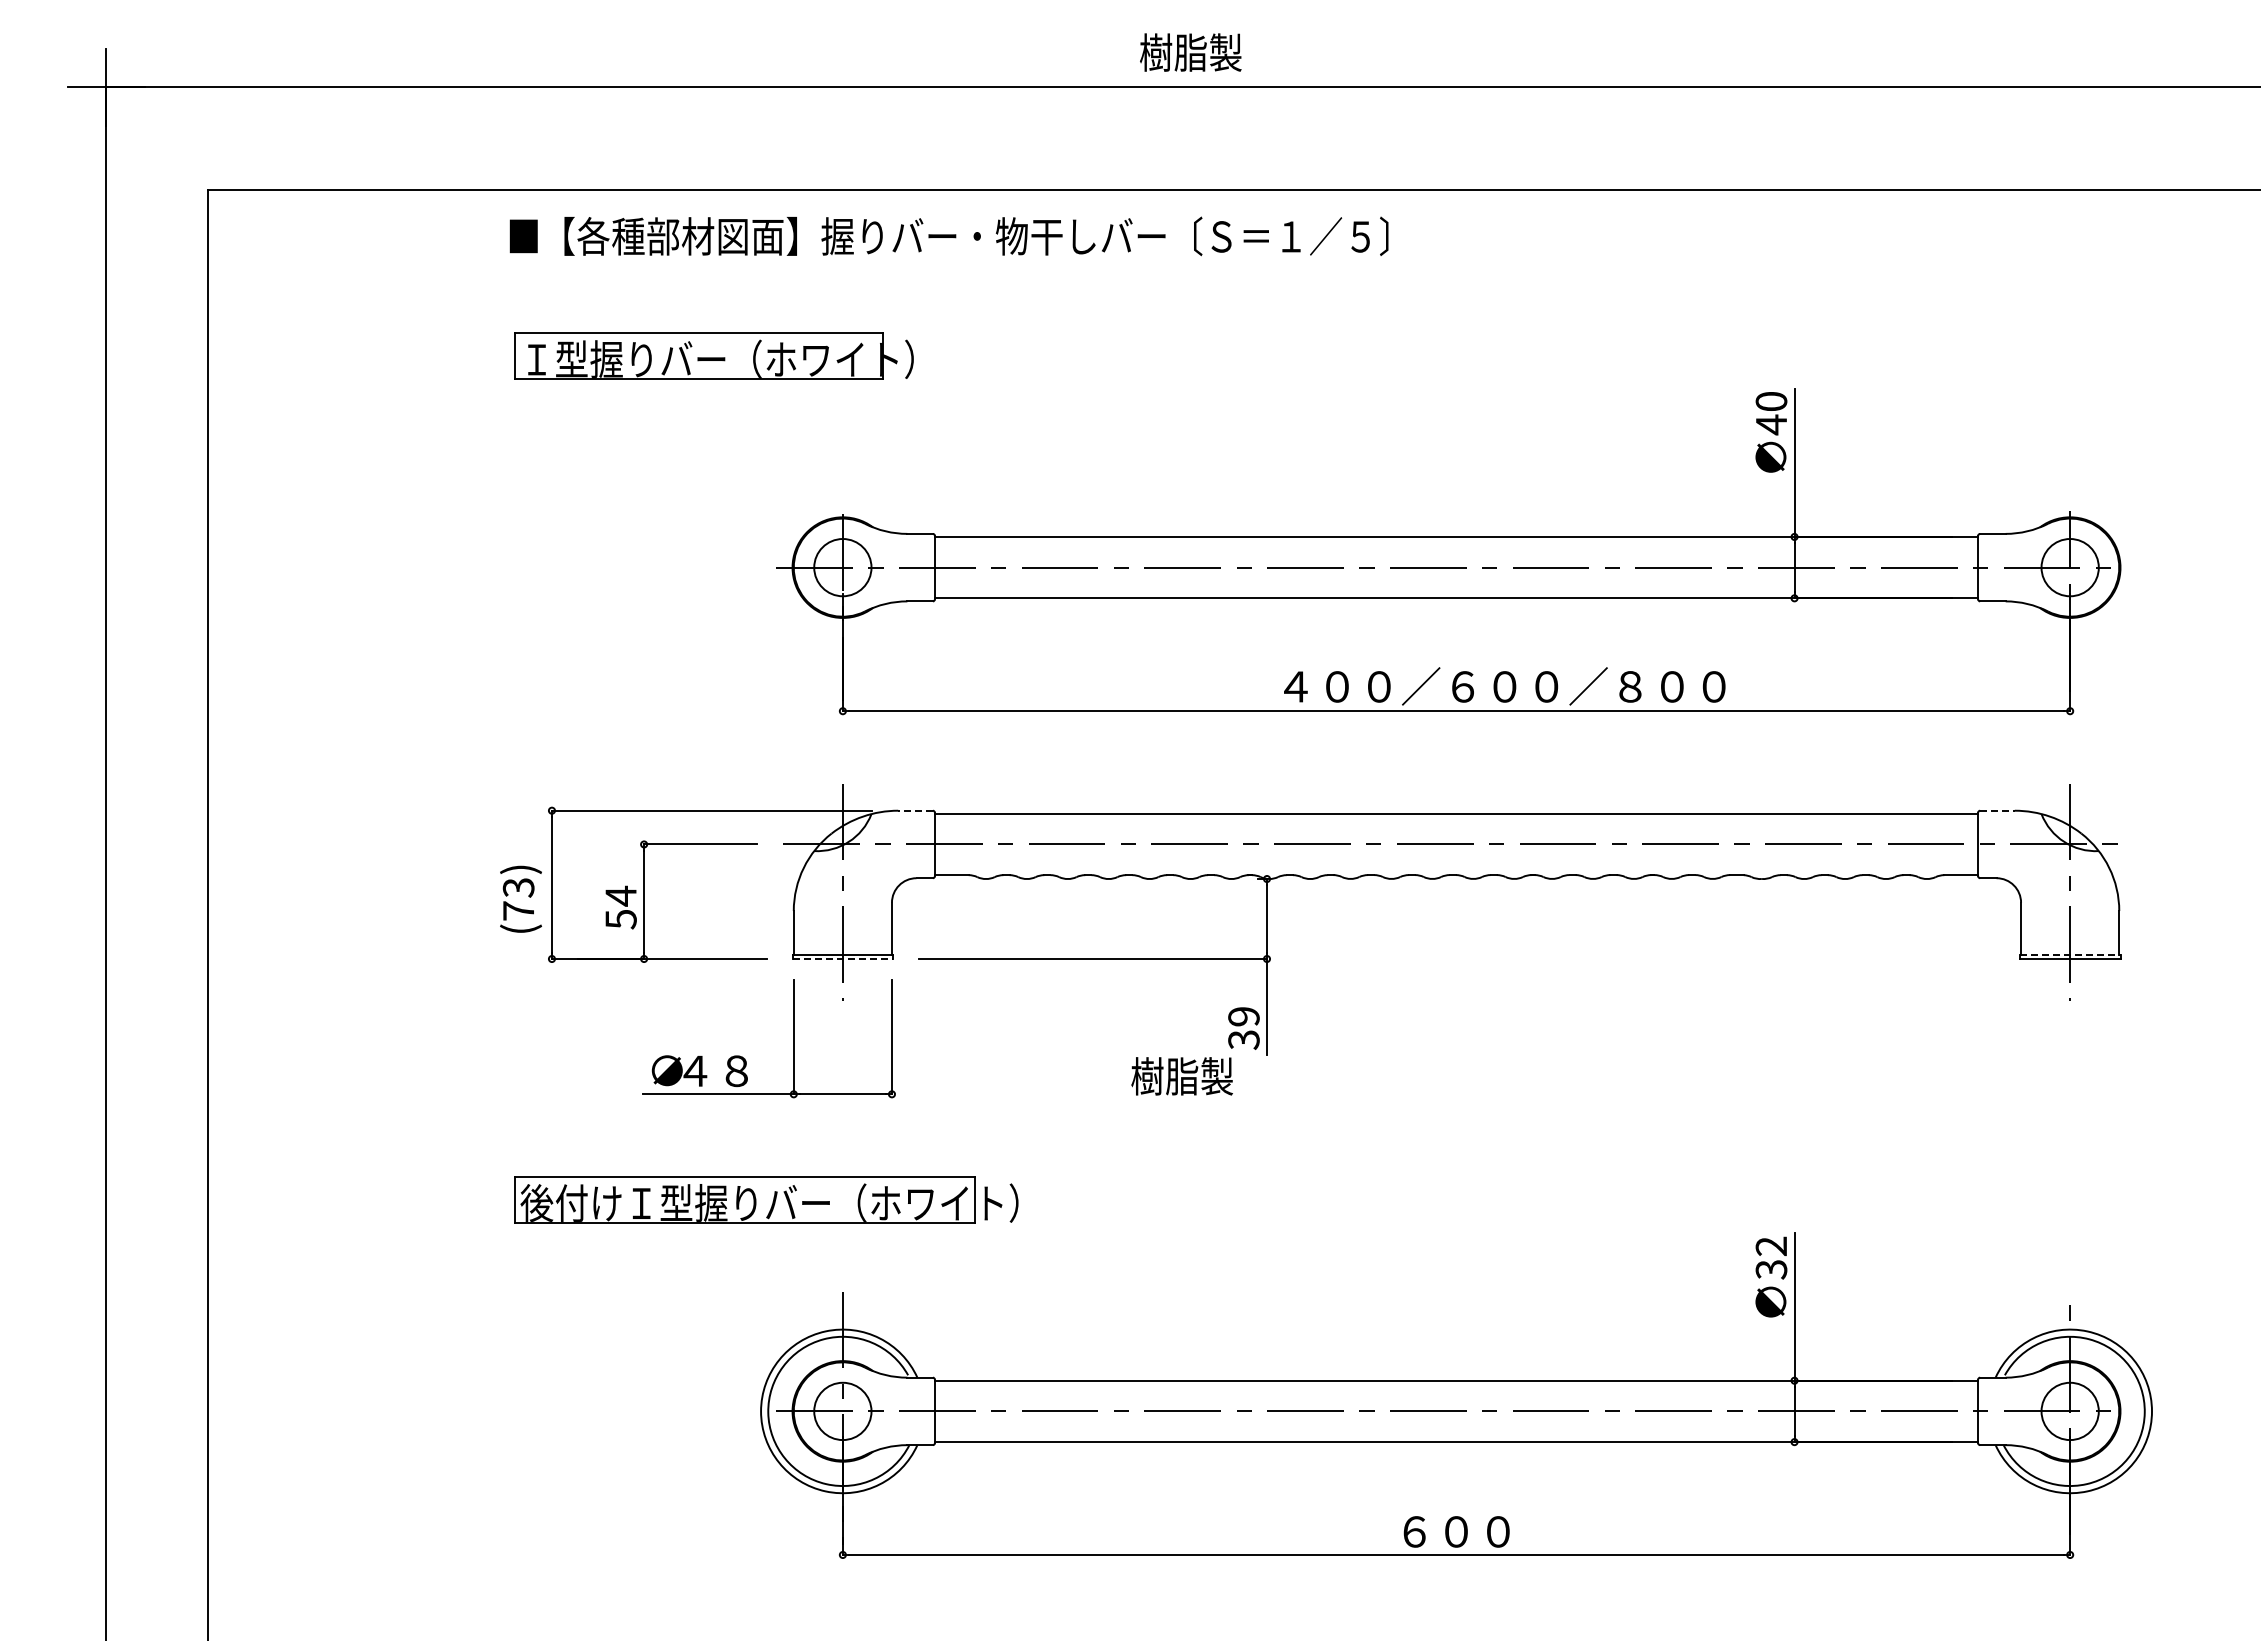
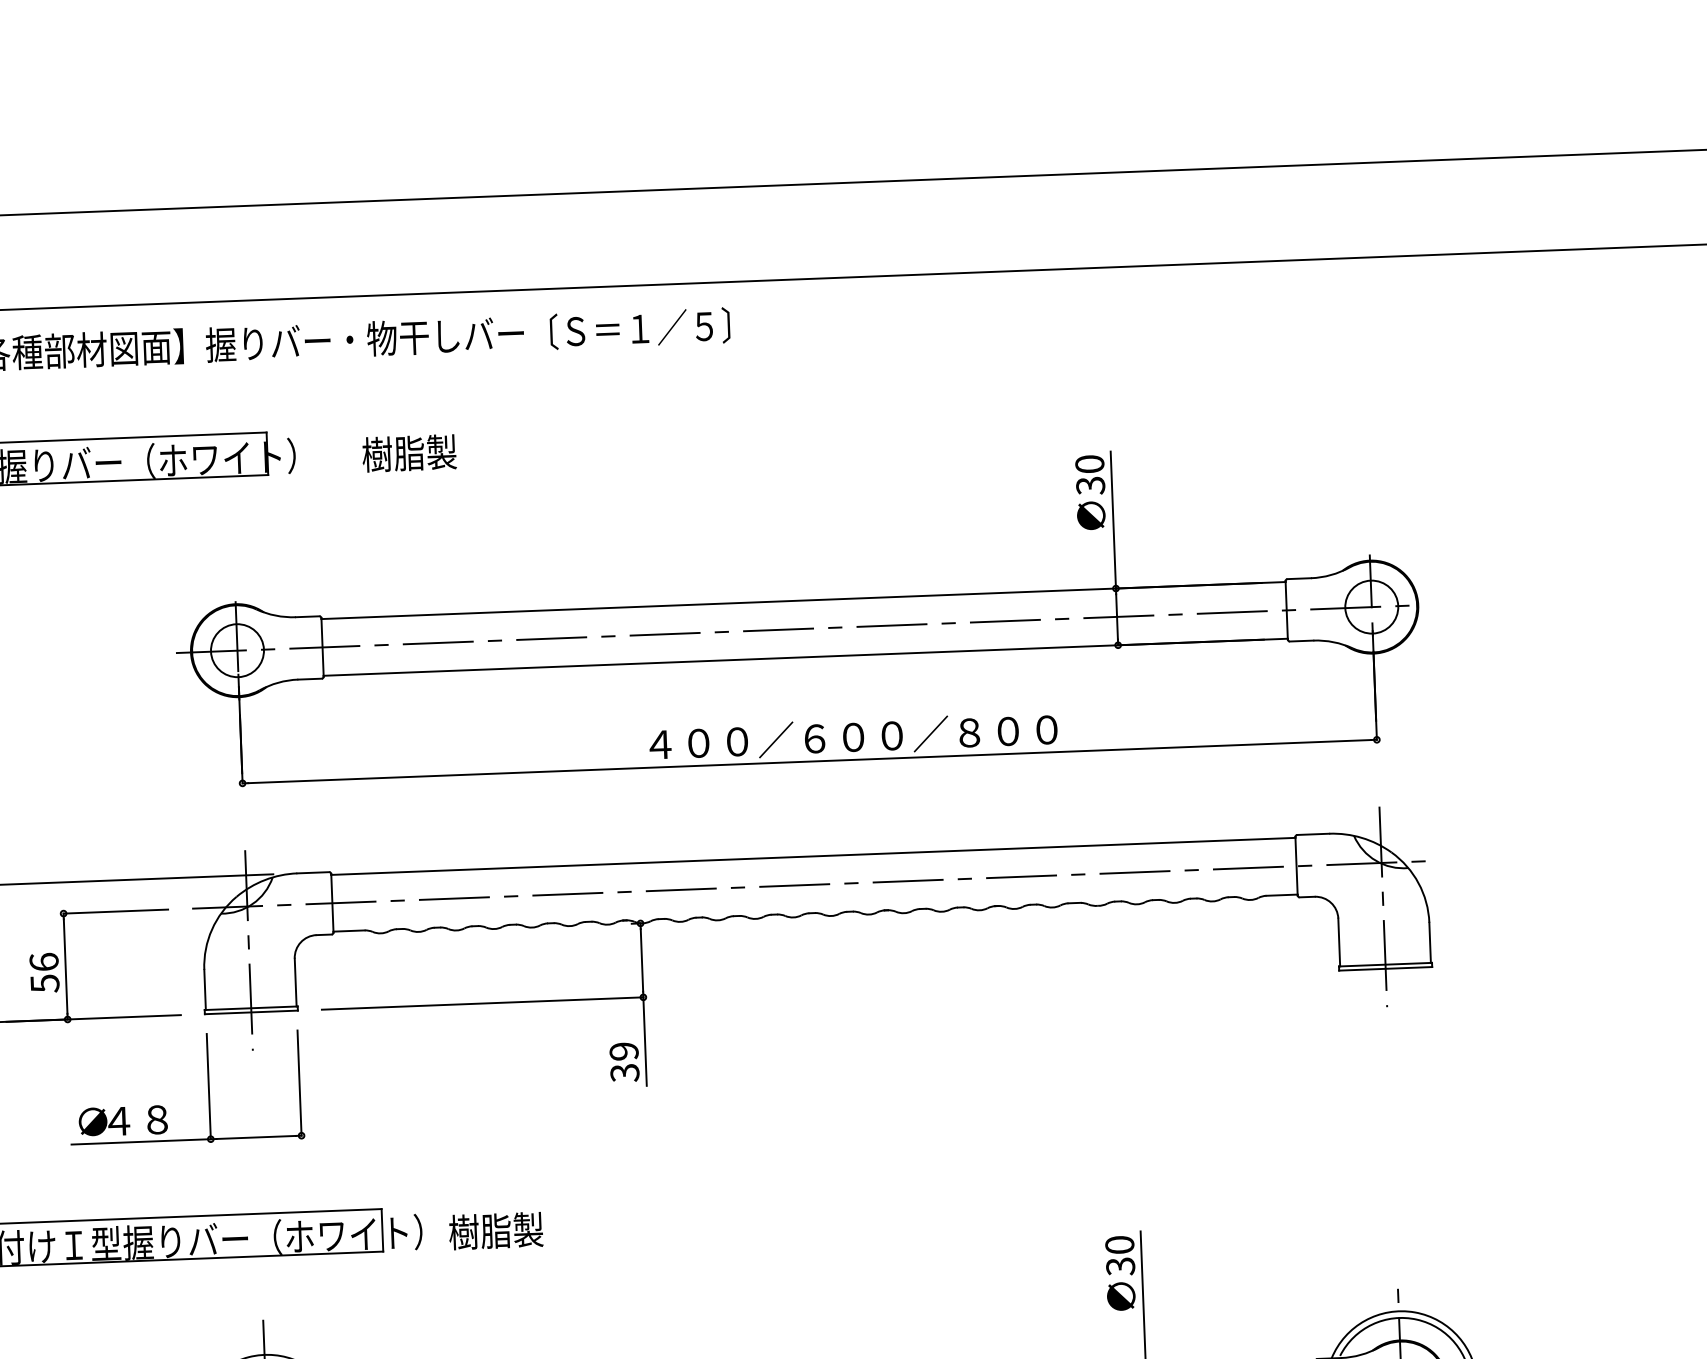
text: (1190, 52) -> (409, 453), moved
text: (1771, 424) -> (1090, 485), 40 -> 30
line: (915, 810) -> (313, 872), dashed -> solid
line: (1997, 810) -> (1313, 834), dashed -> solid
text: (620, 895) -> (43, 961), 54 -> 56
line: (2070, 954) -> (1385, 964), dashed -> solid
line: (843, 959) -> (251, 1012), dashed -> solid
text: (1181, 1076) -> (495, 1231), moved
text: (1771, 1246) -> (1119, 1245), 32 -> 30

